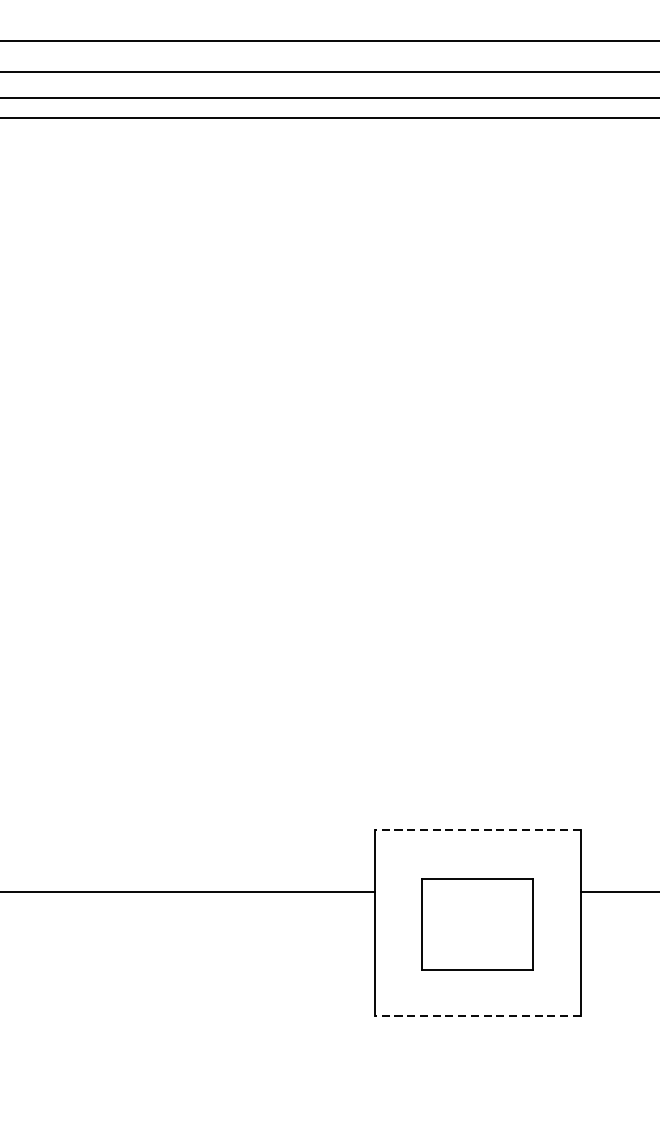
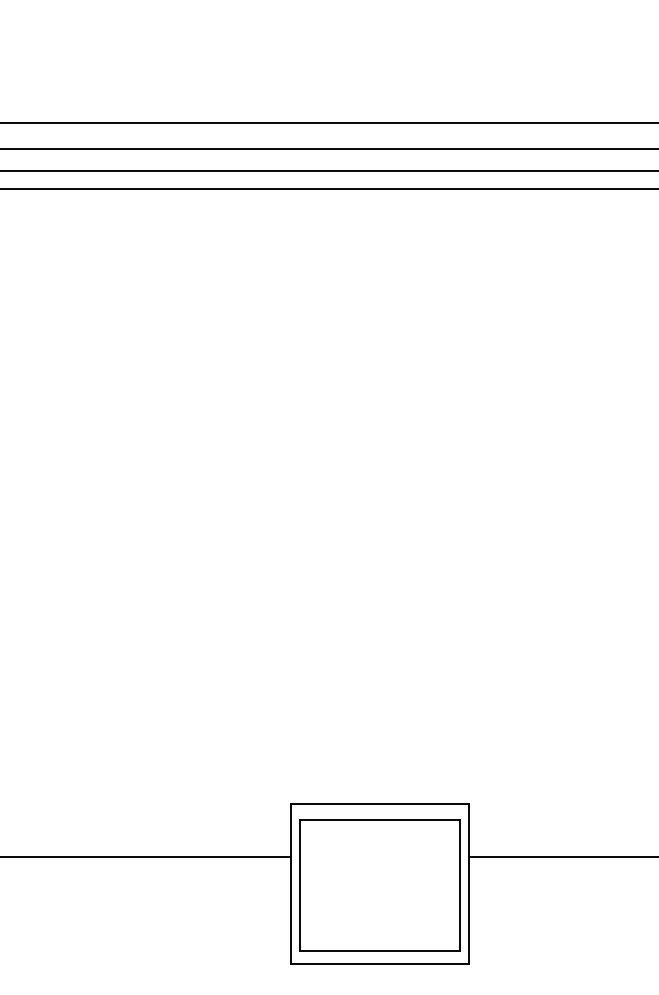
line: (477, 829) -> (379, 803), dashed -> solid
part: (477, 924) -> (379, 885), size x1.67
line: (477, 1015) -> (379, 964), dashed -> solid

